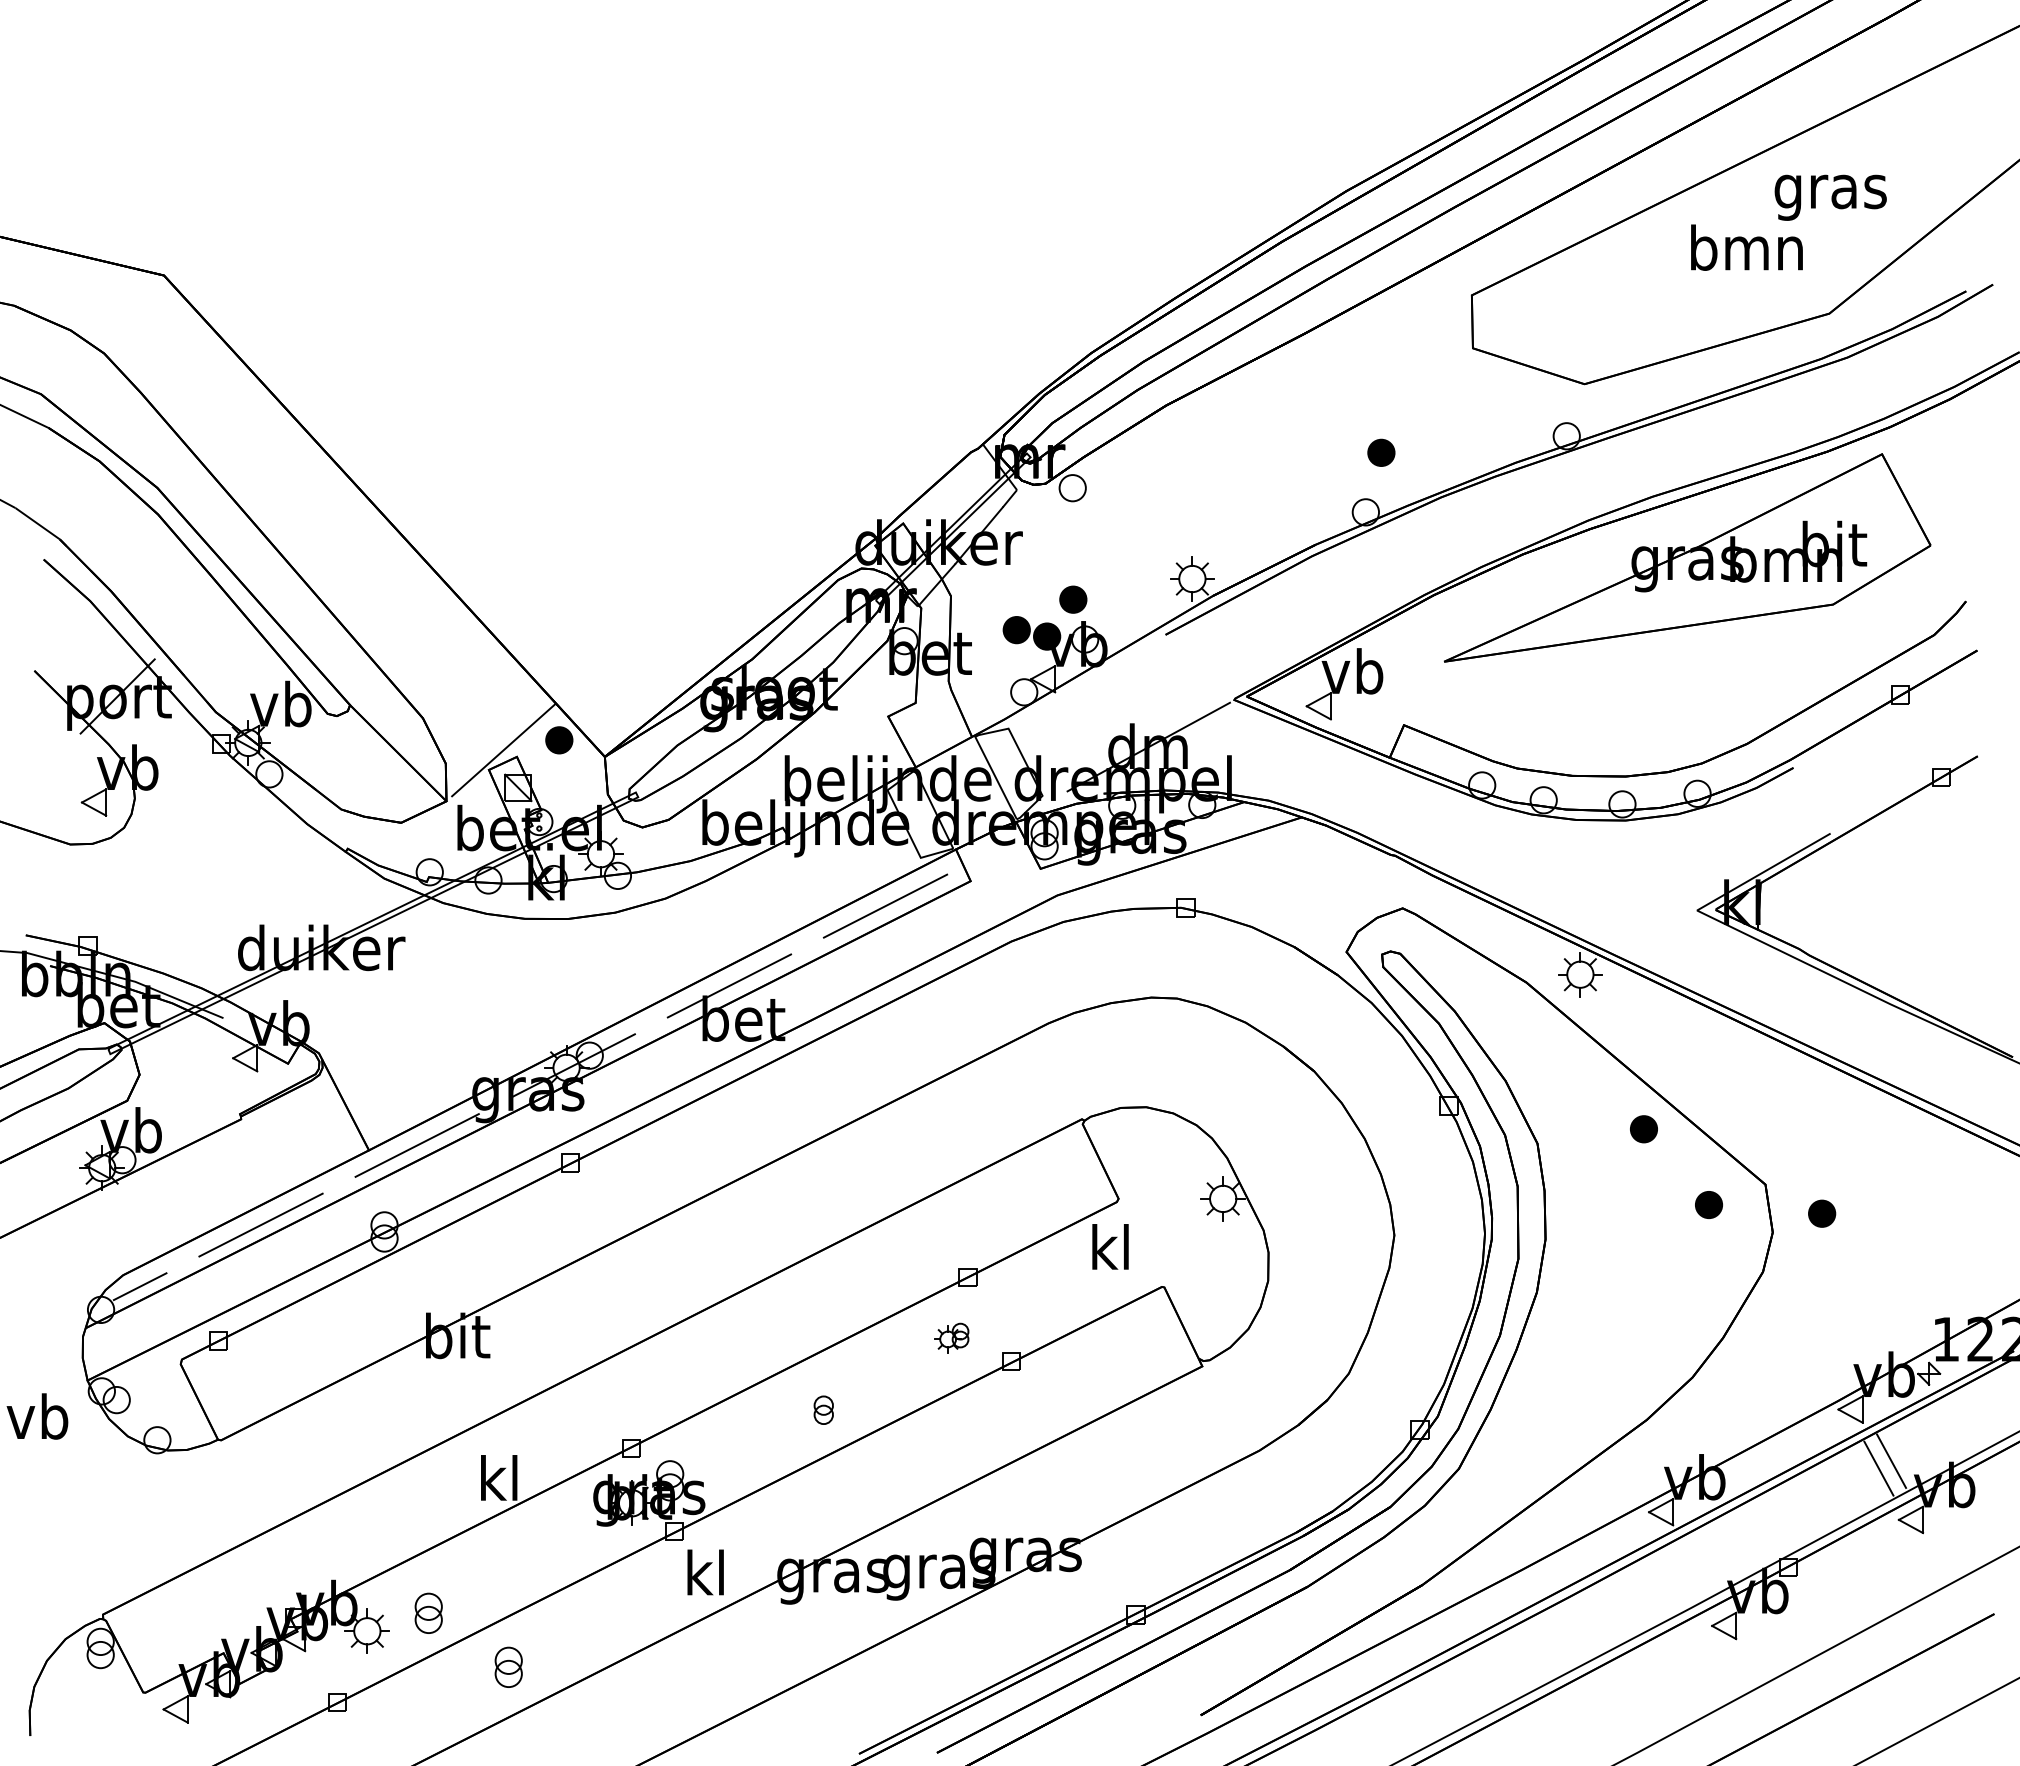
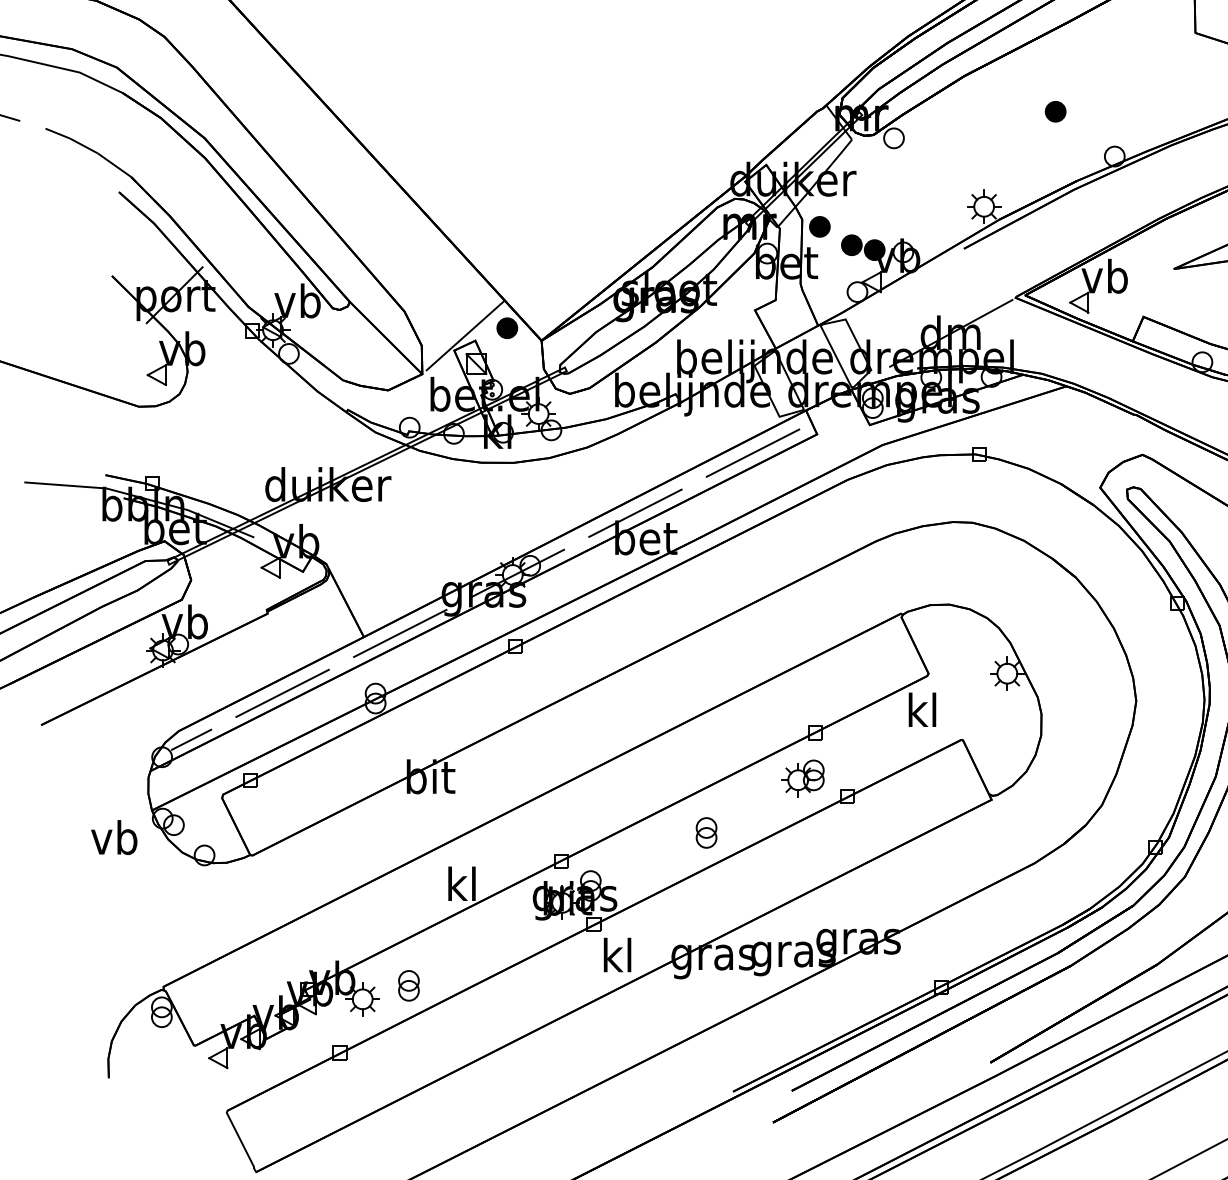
part: (1381, 452) -> (1055, 111), moved
part: (1073, 599) -> (820, 226), moved
part: (951, 1337) -> (802, 778), size x1.67
part: (823, 1409) -> (706, 832), size x1.43
part: (508, 1666) -> (469, 1025), removed

